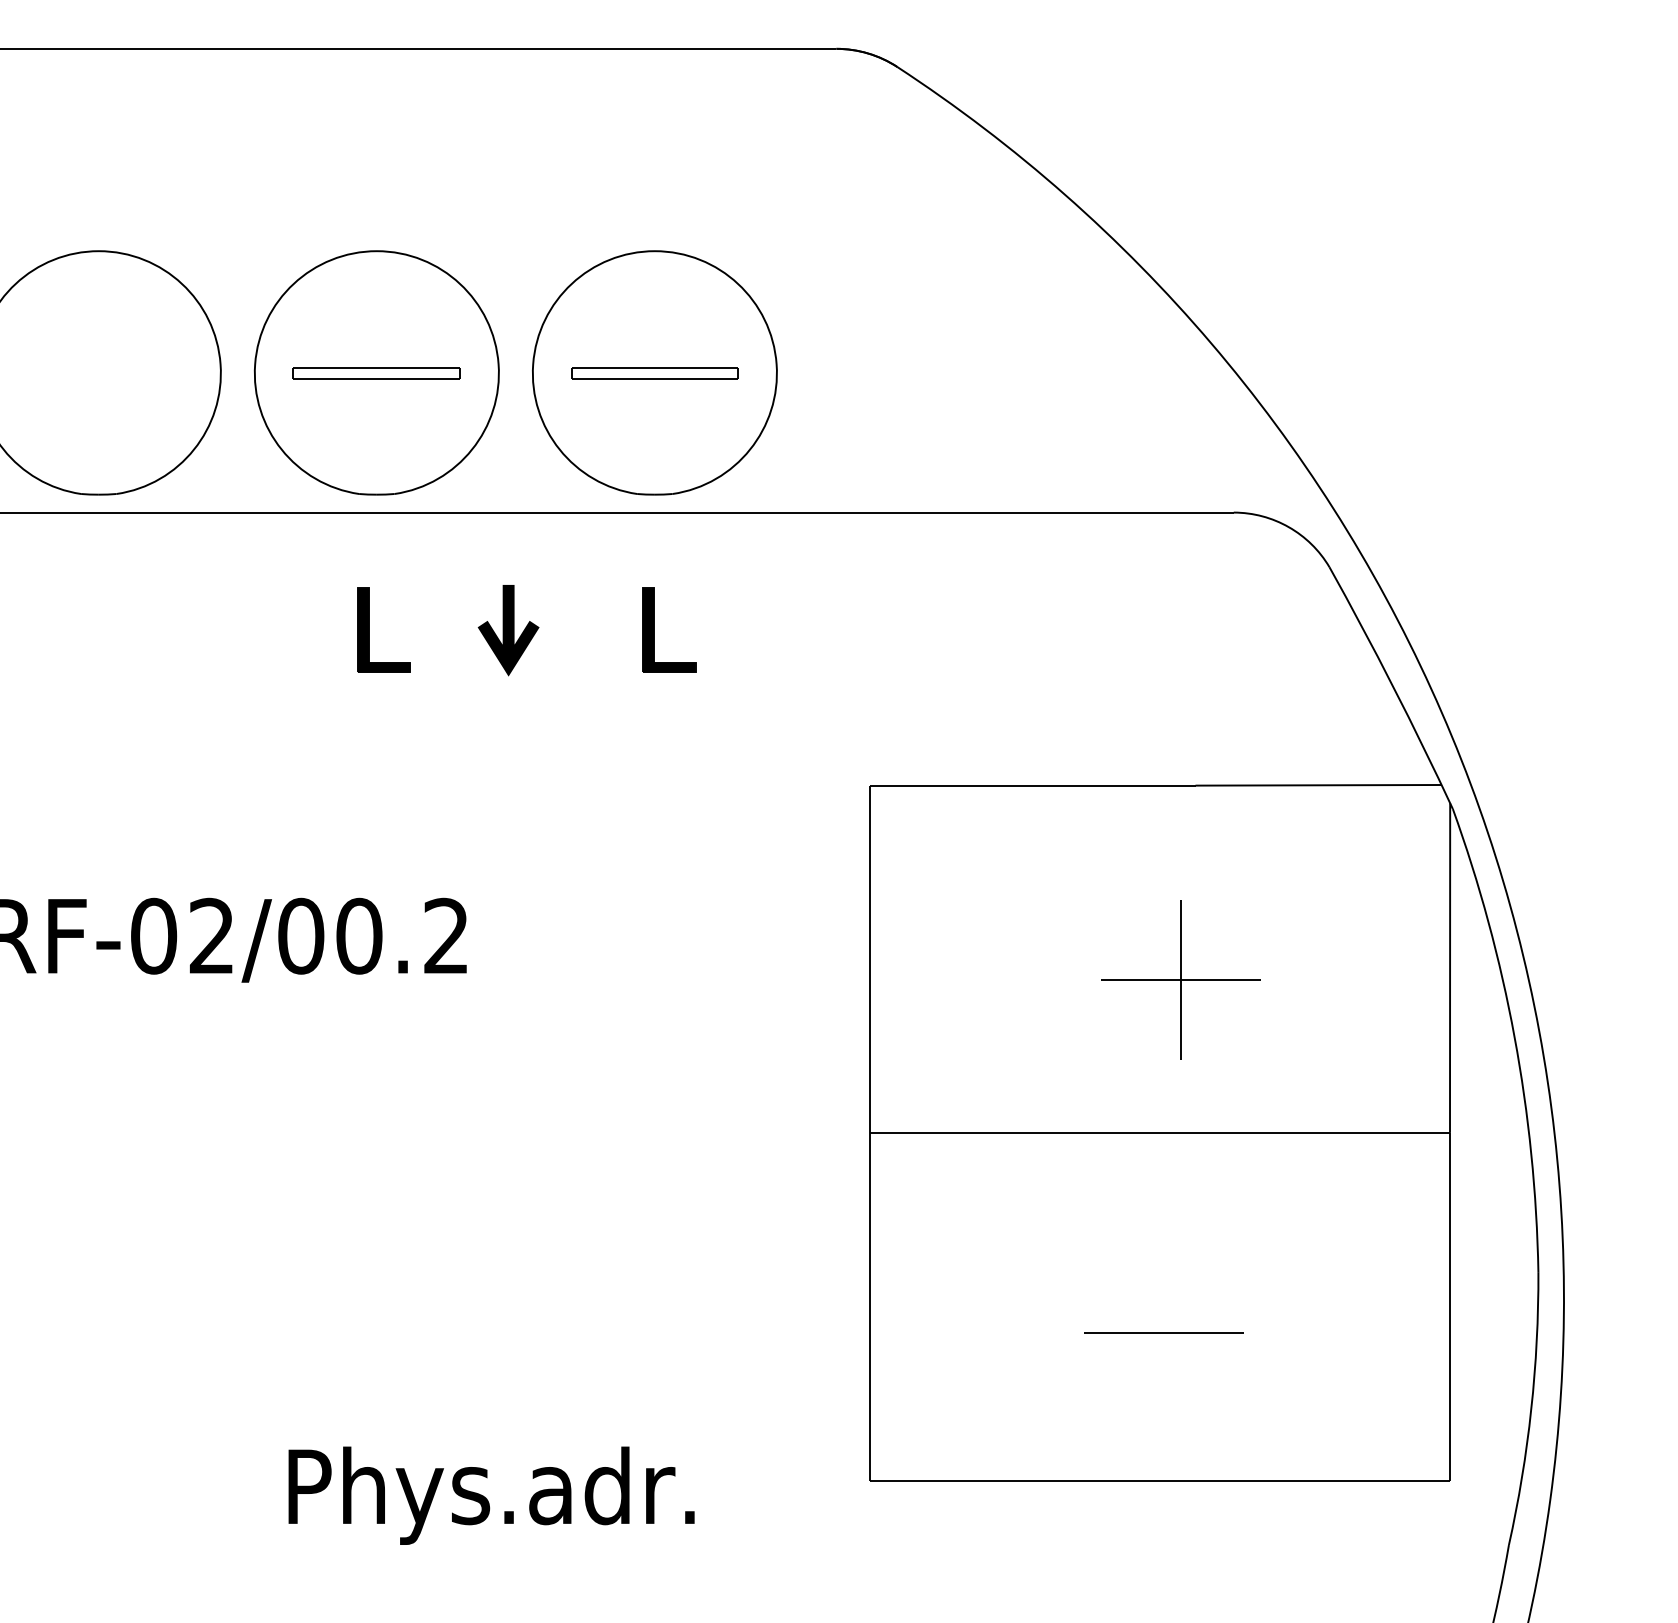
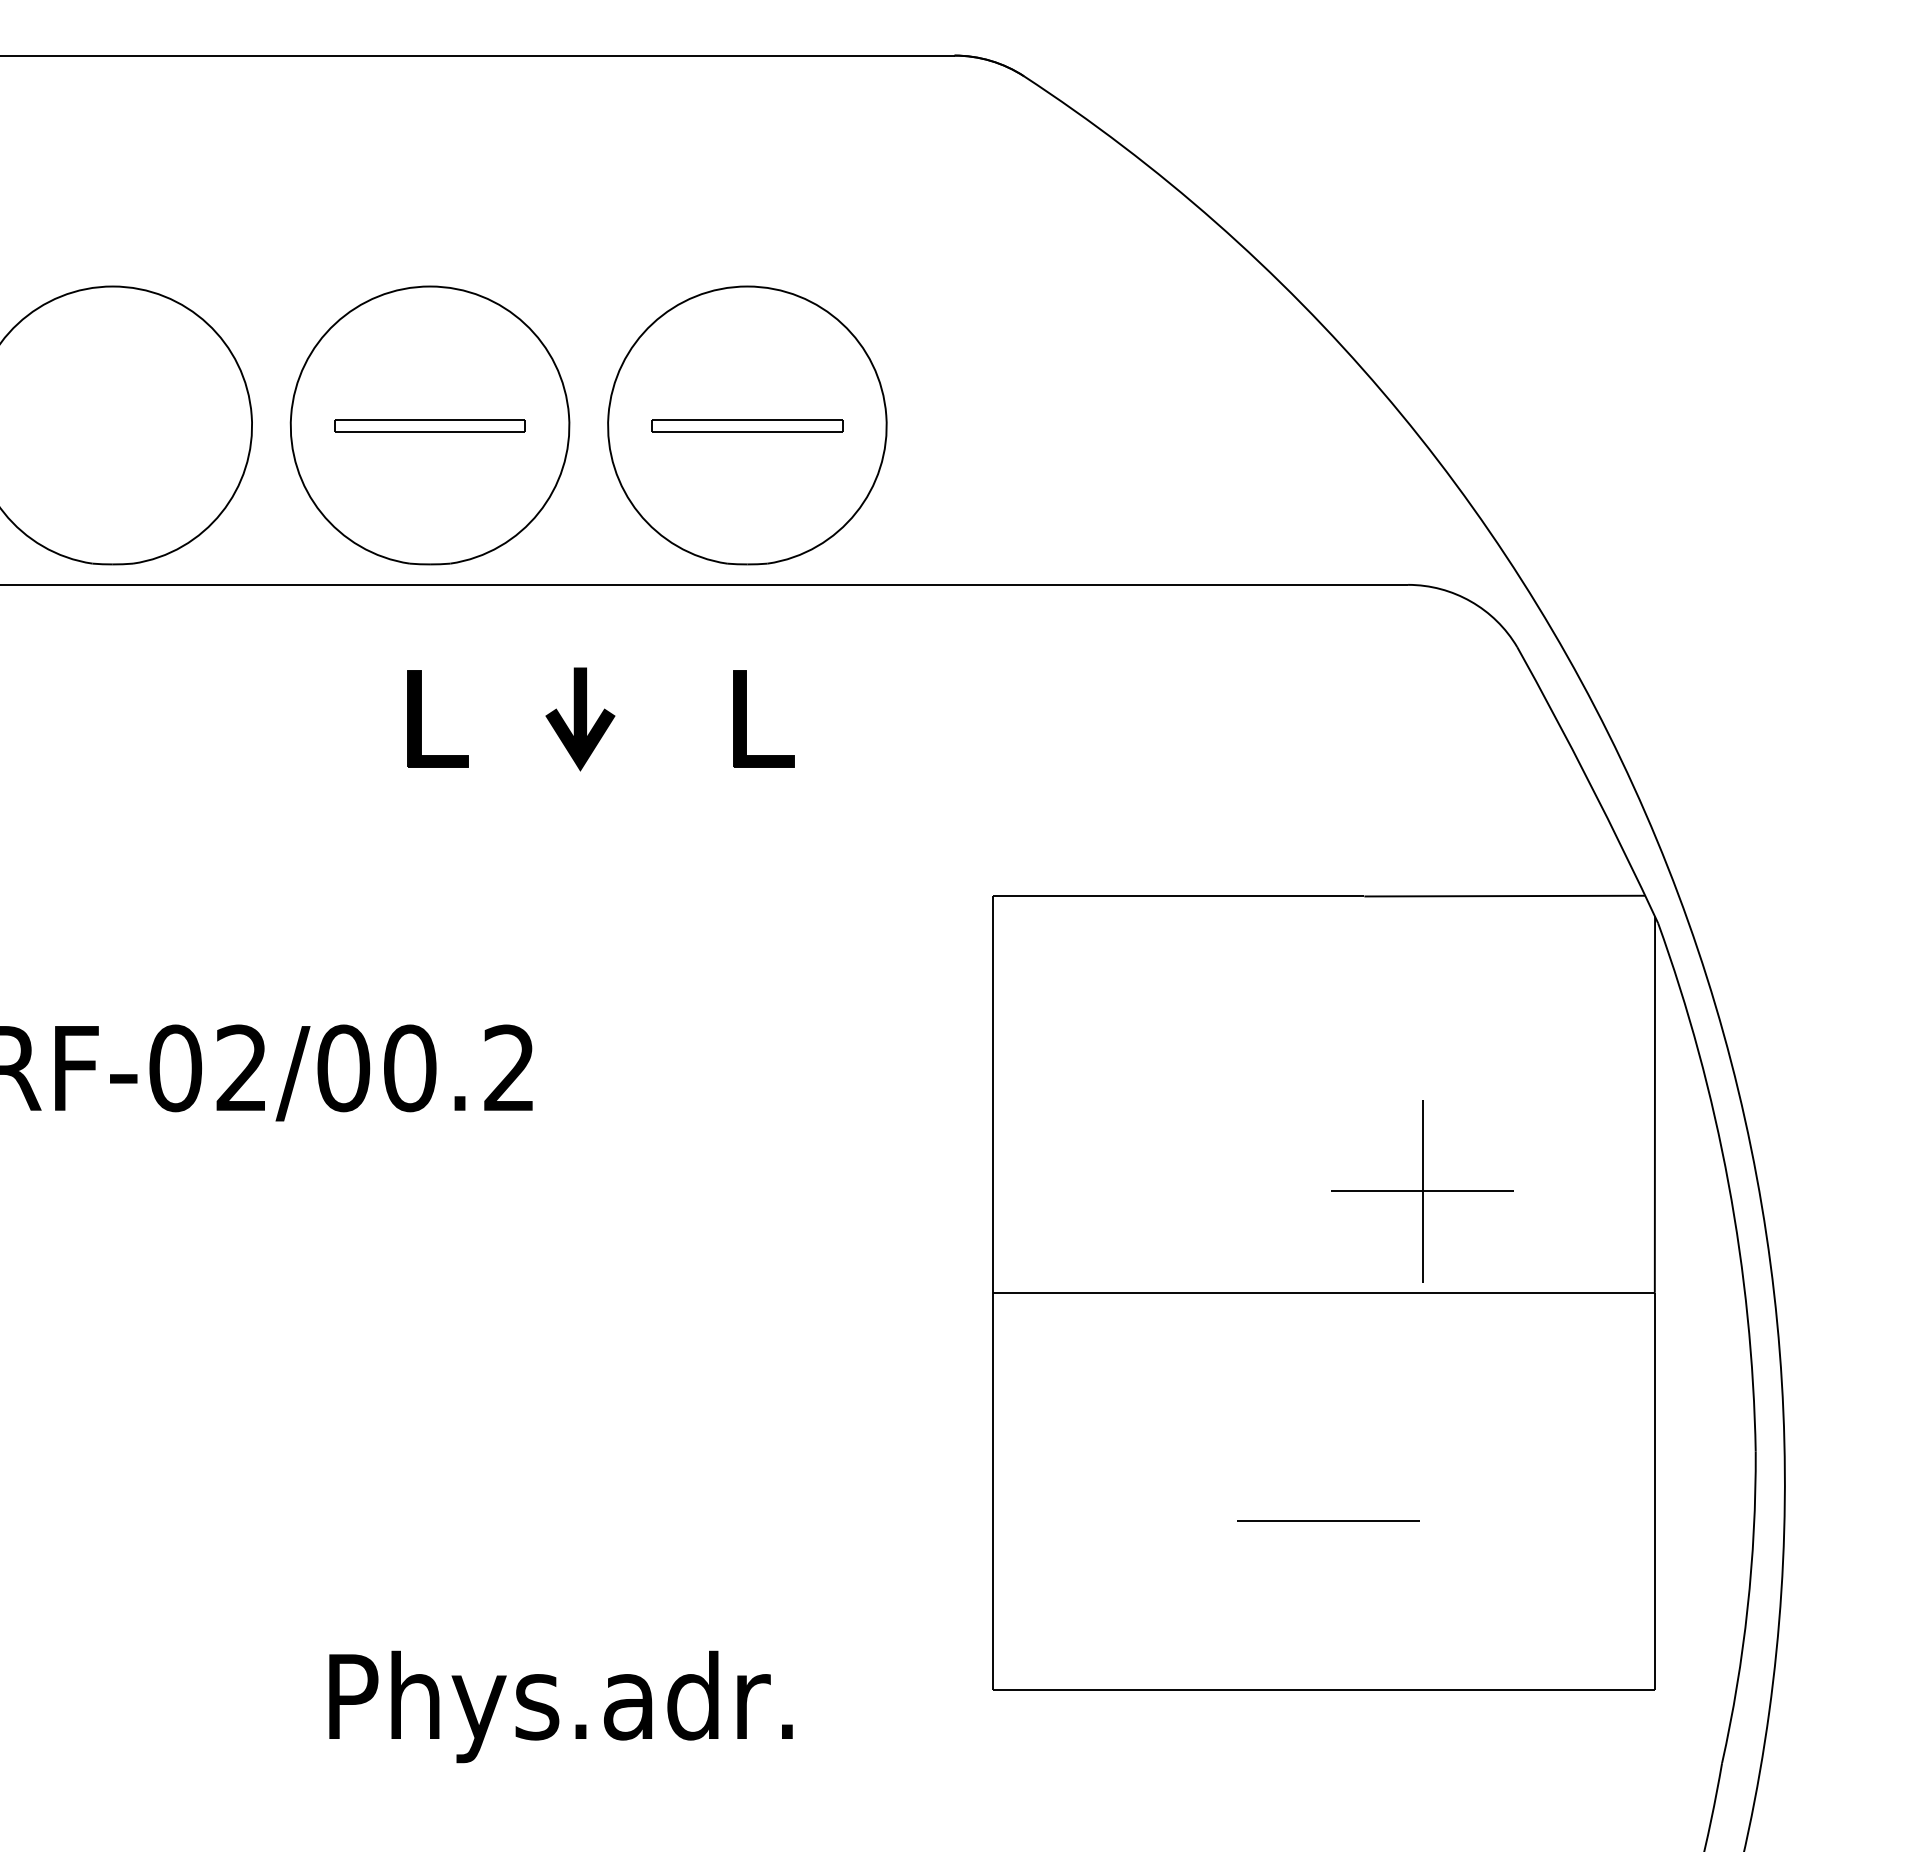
part: (1180, 980) -> (1422, 1191), moved

